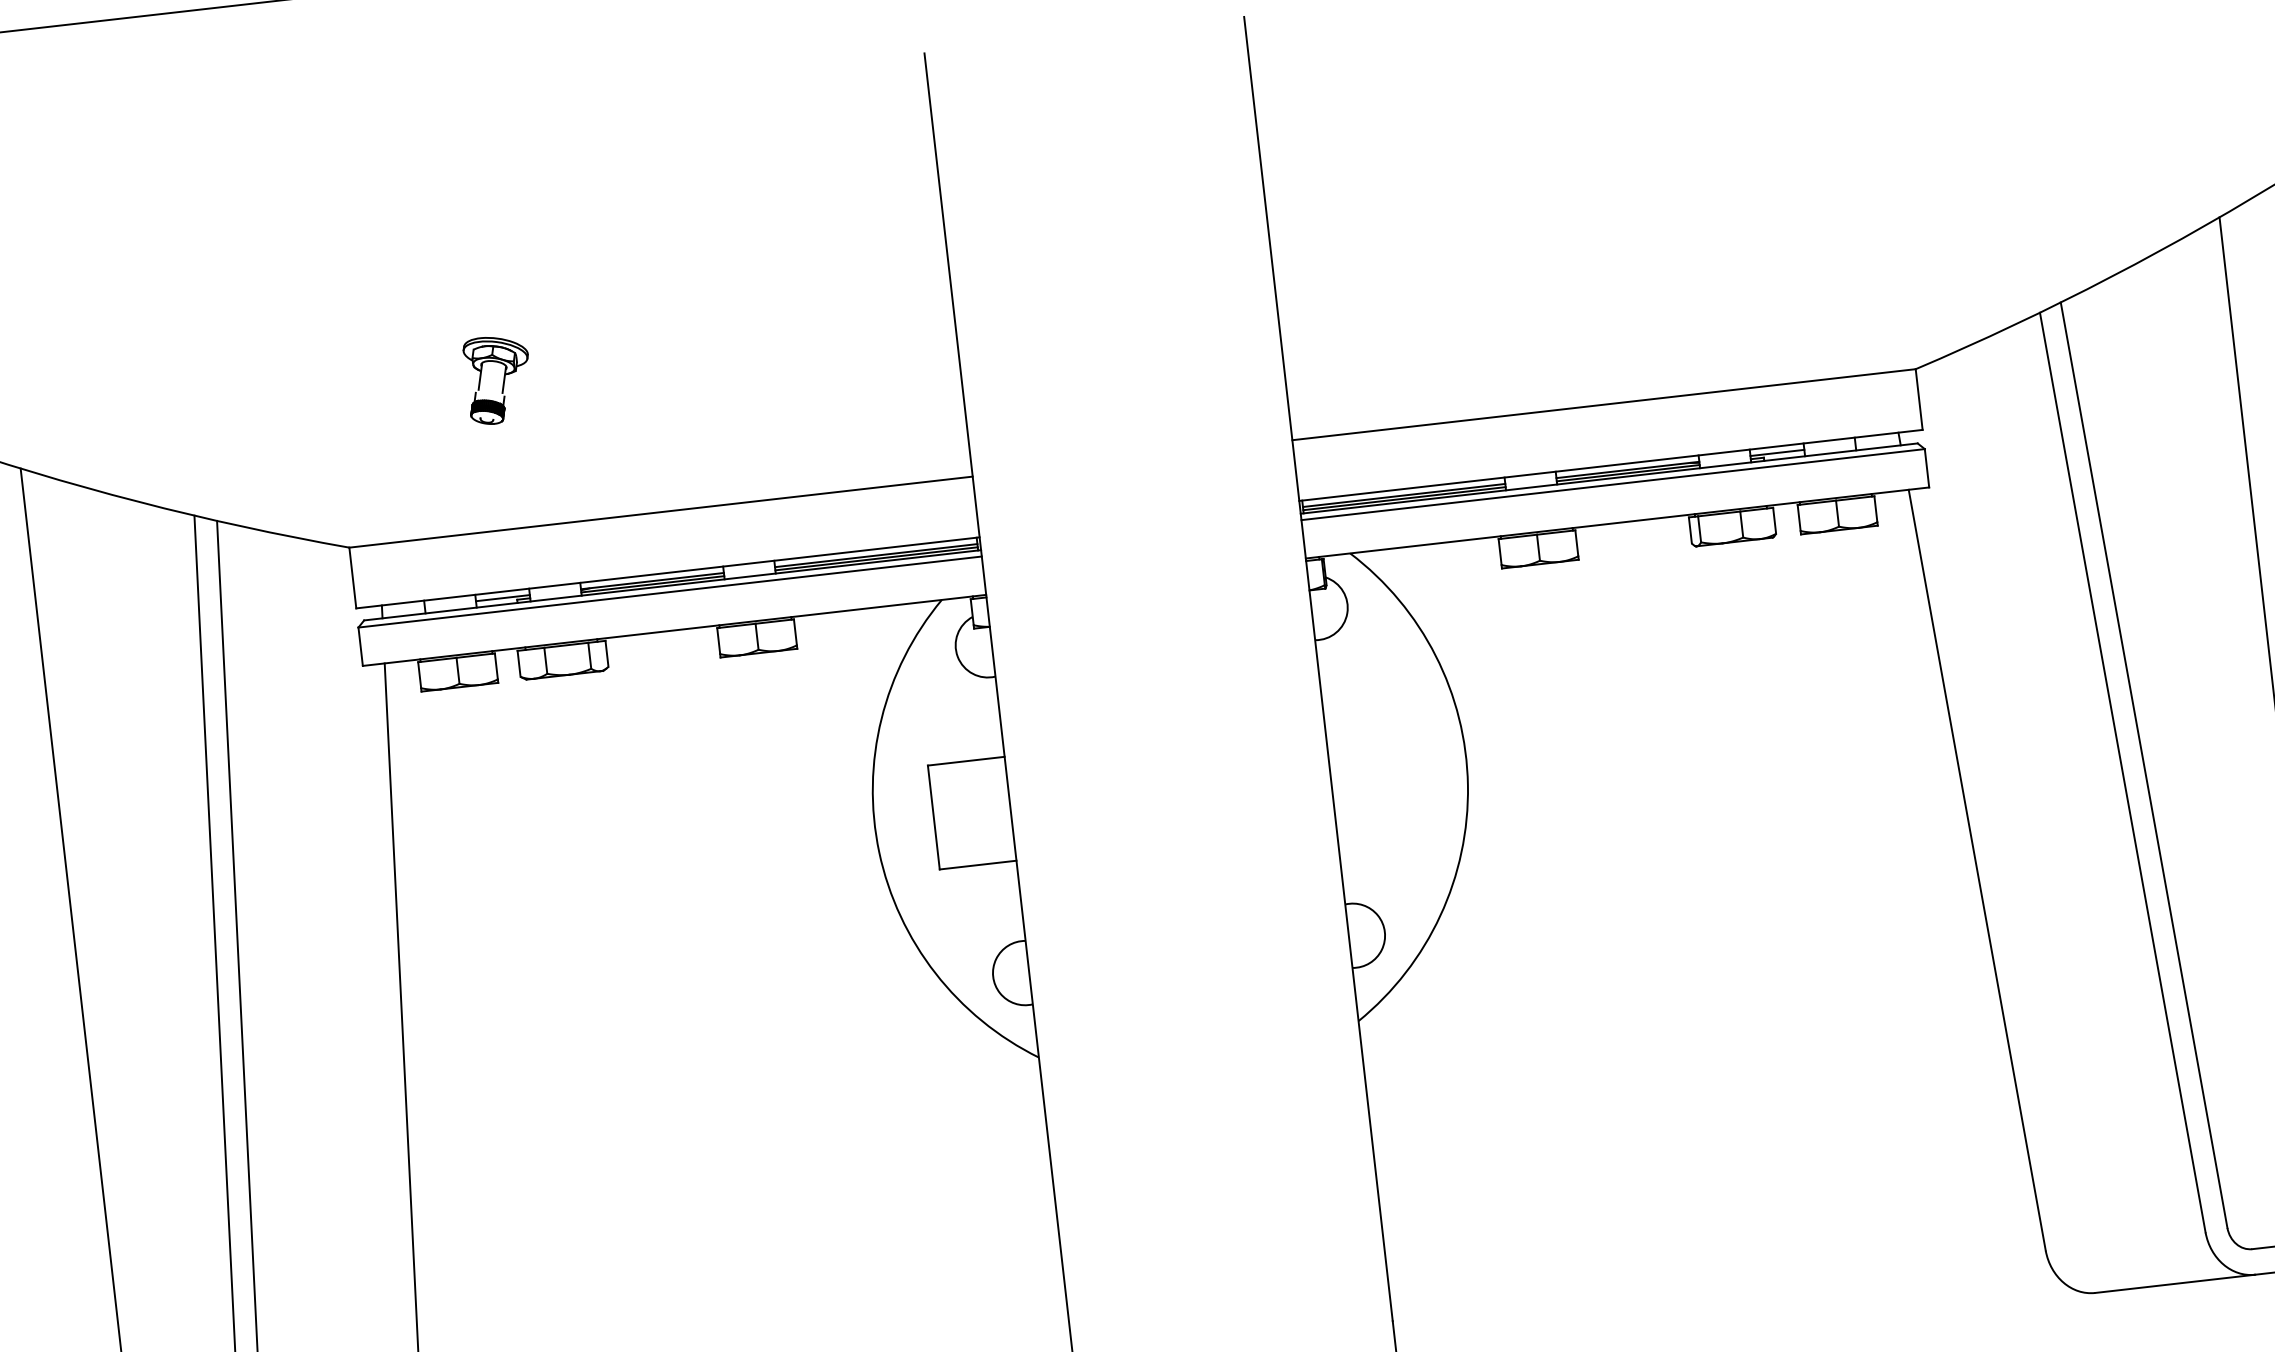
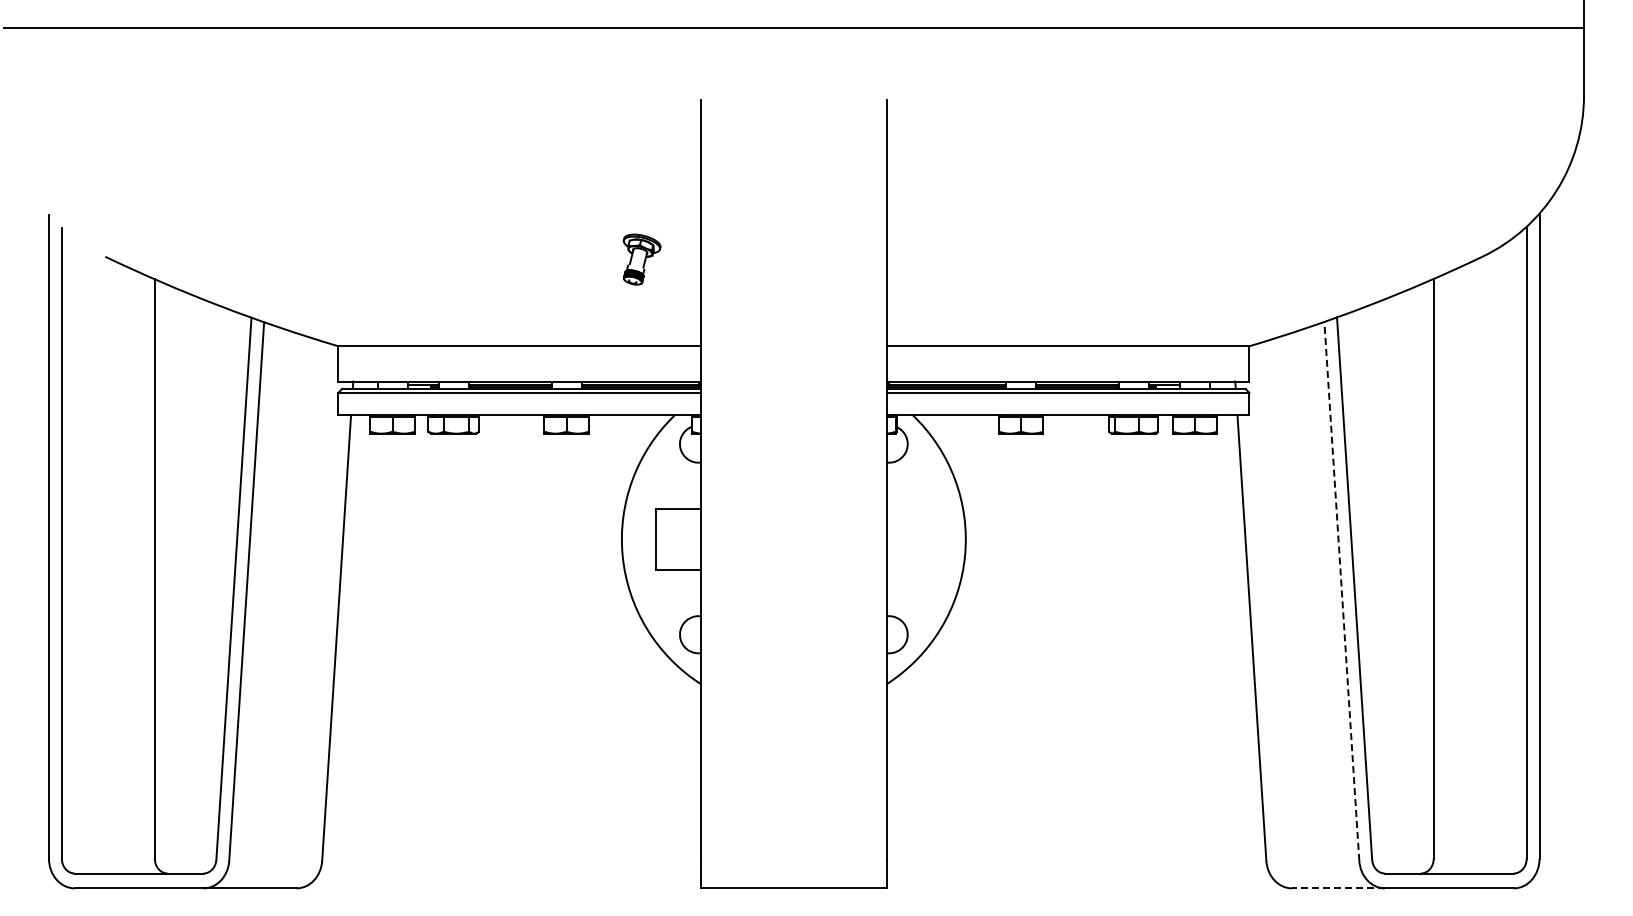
part: (497, 379) -> (641, 259), moved
line: (2121, 771) -> (1341, 590), solid -> dashed
line: (2175, 1284) -> (1338, 888), solid -> dashed

